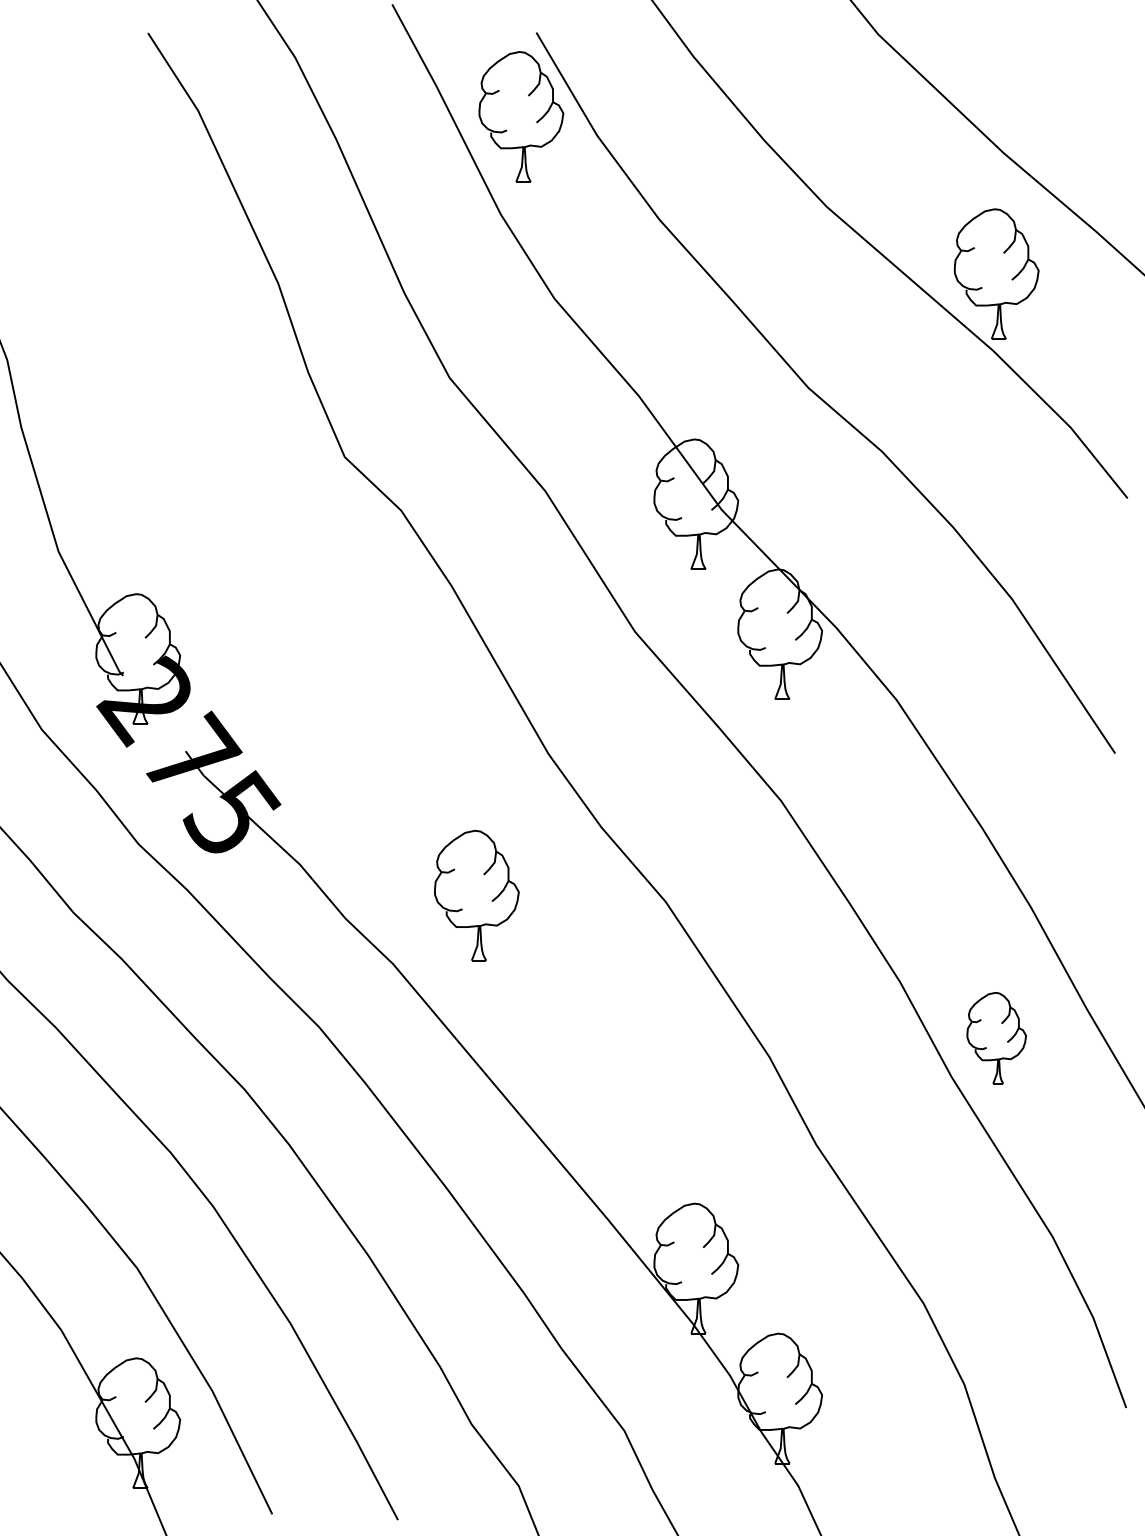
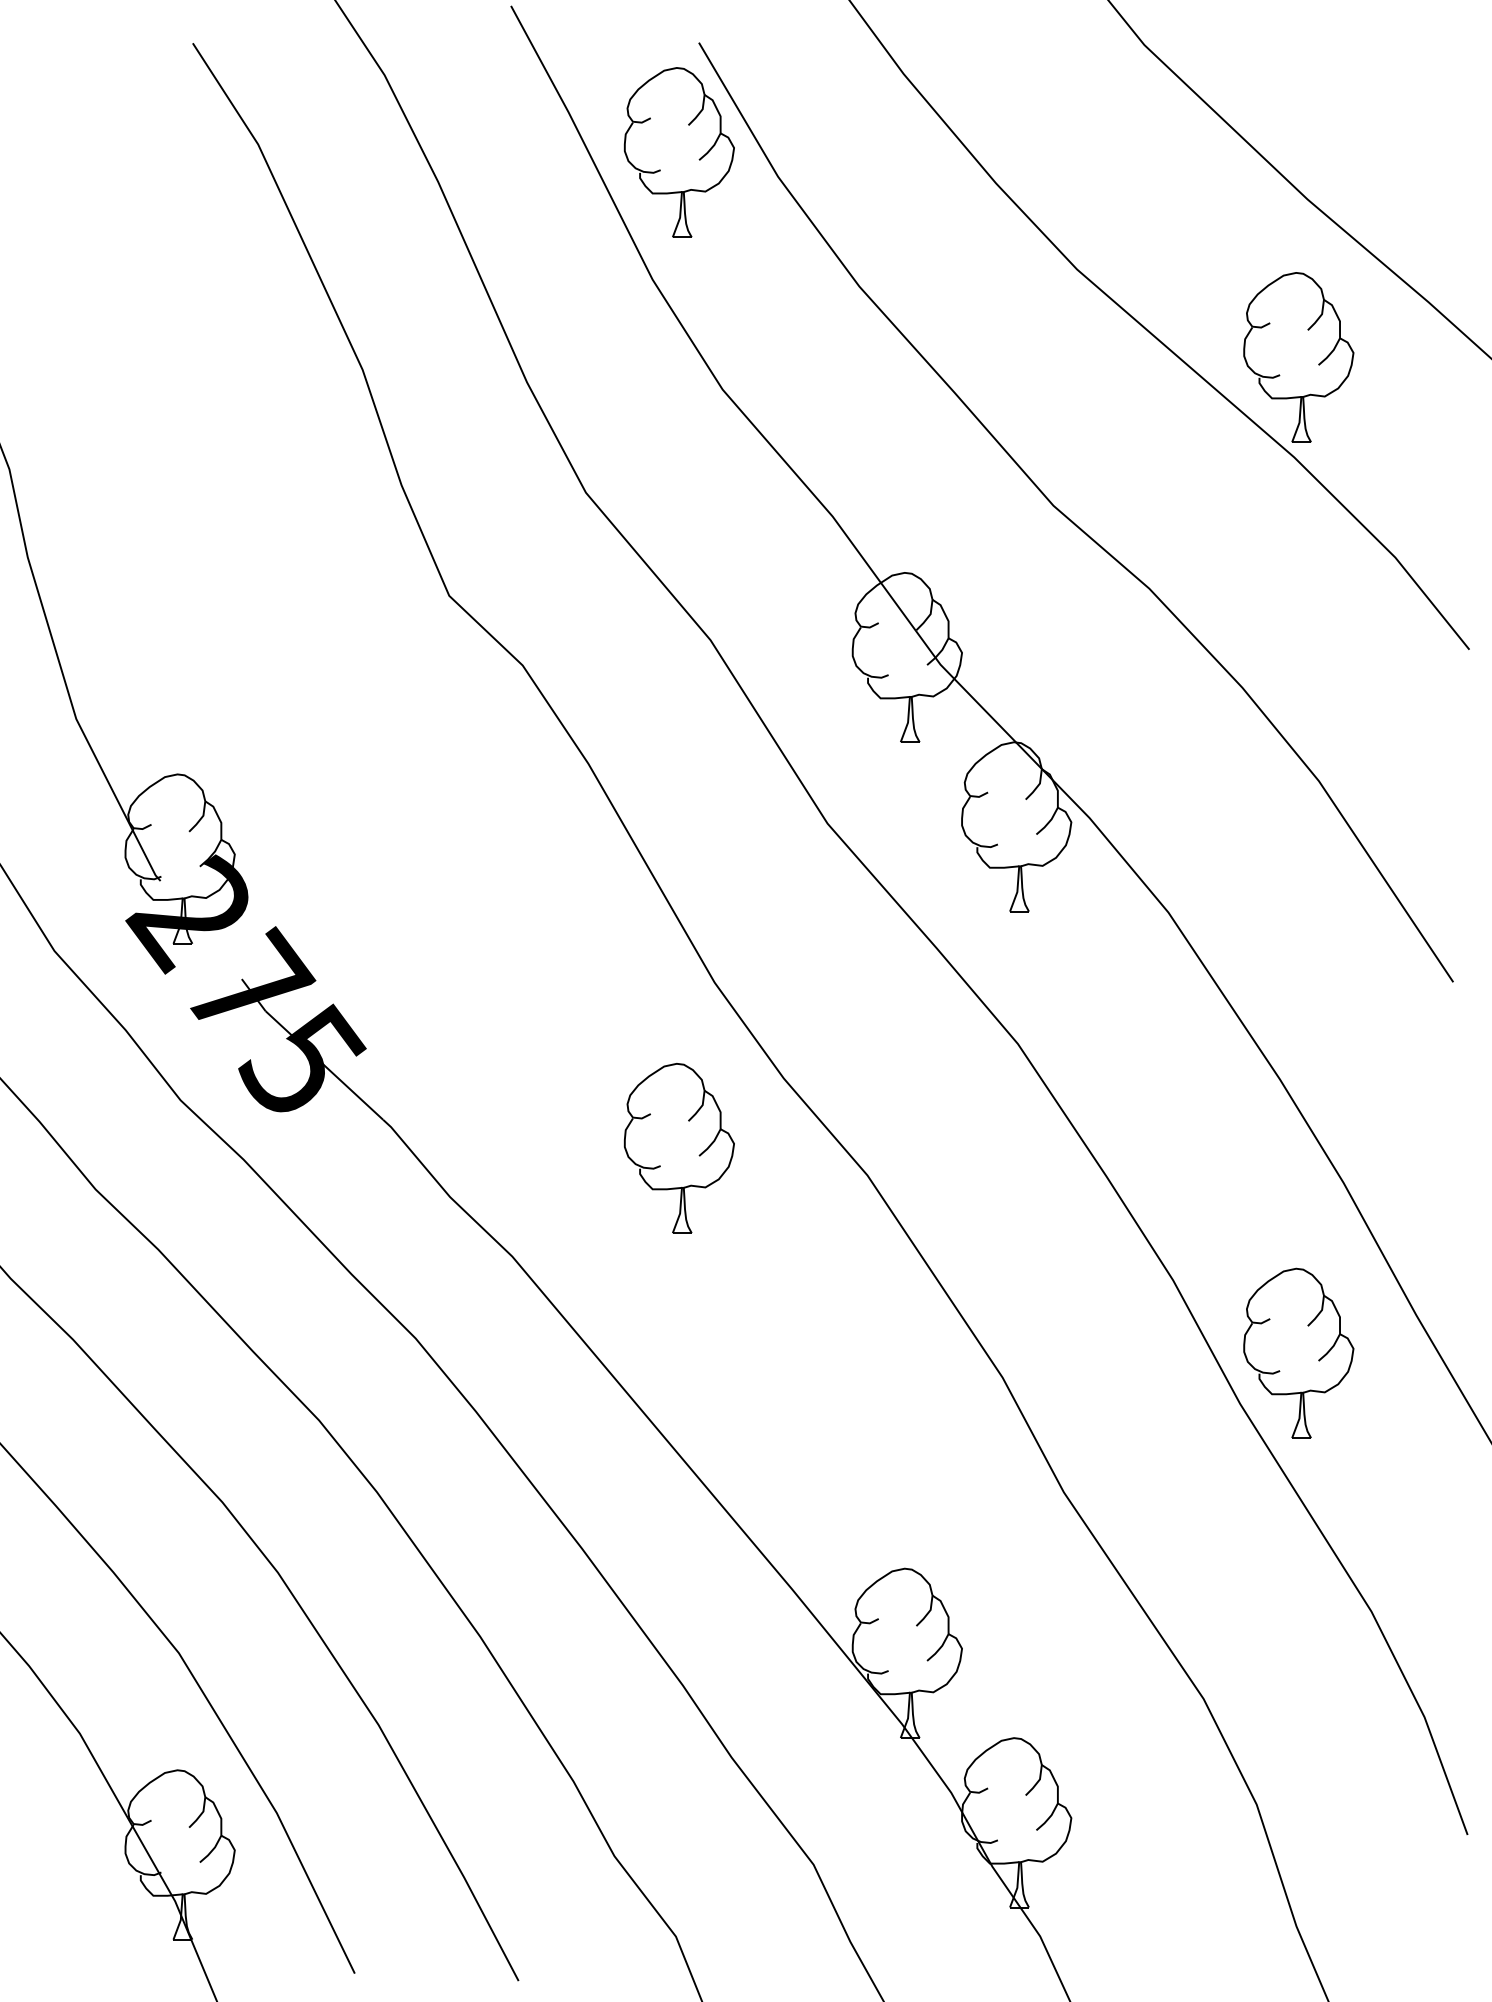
part: (476, 895) -> (678, 1148), moved
part: (996, 1037) -> (1298, 1352), size x1.43

